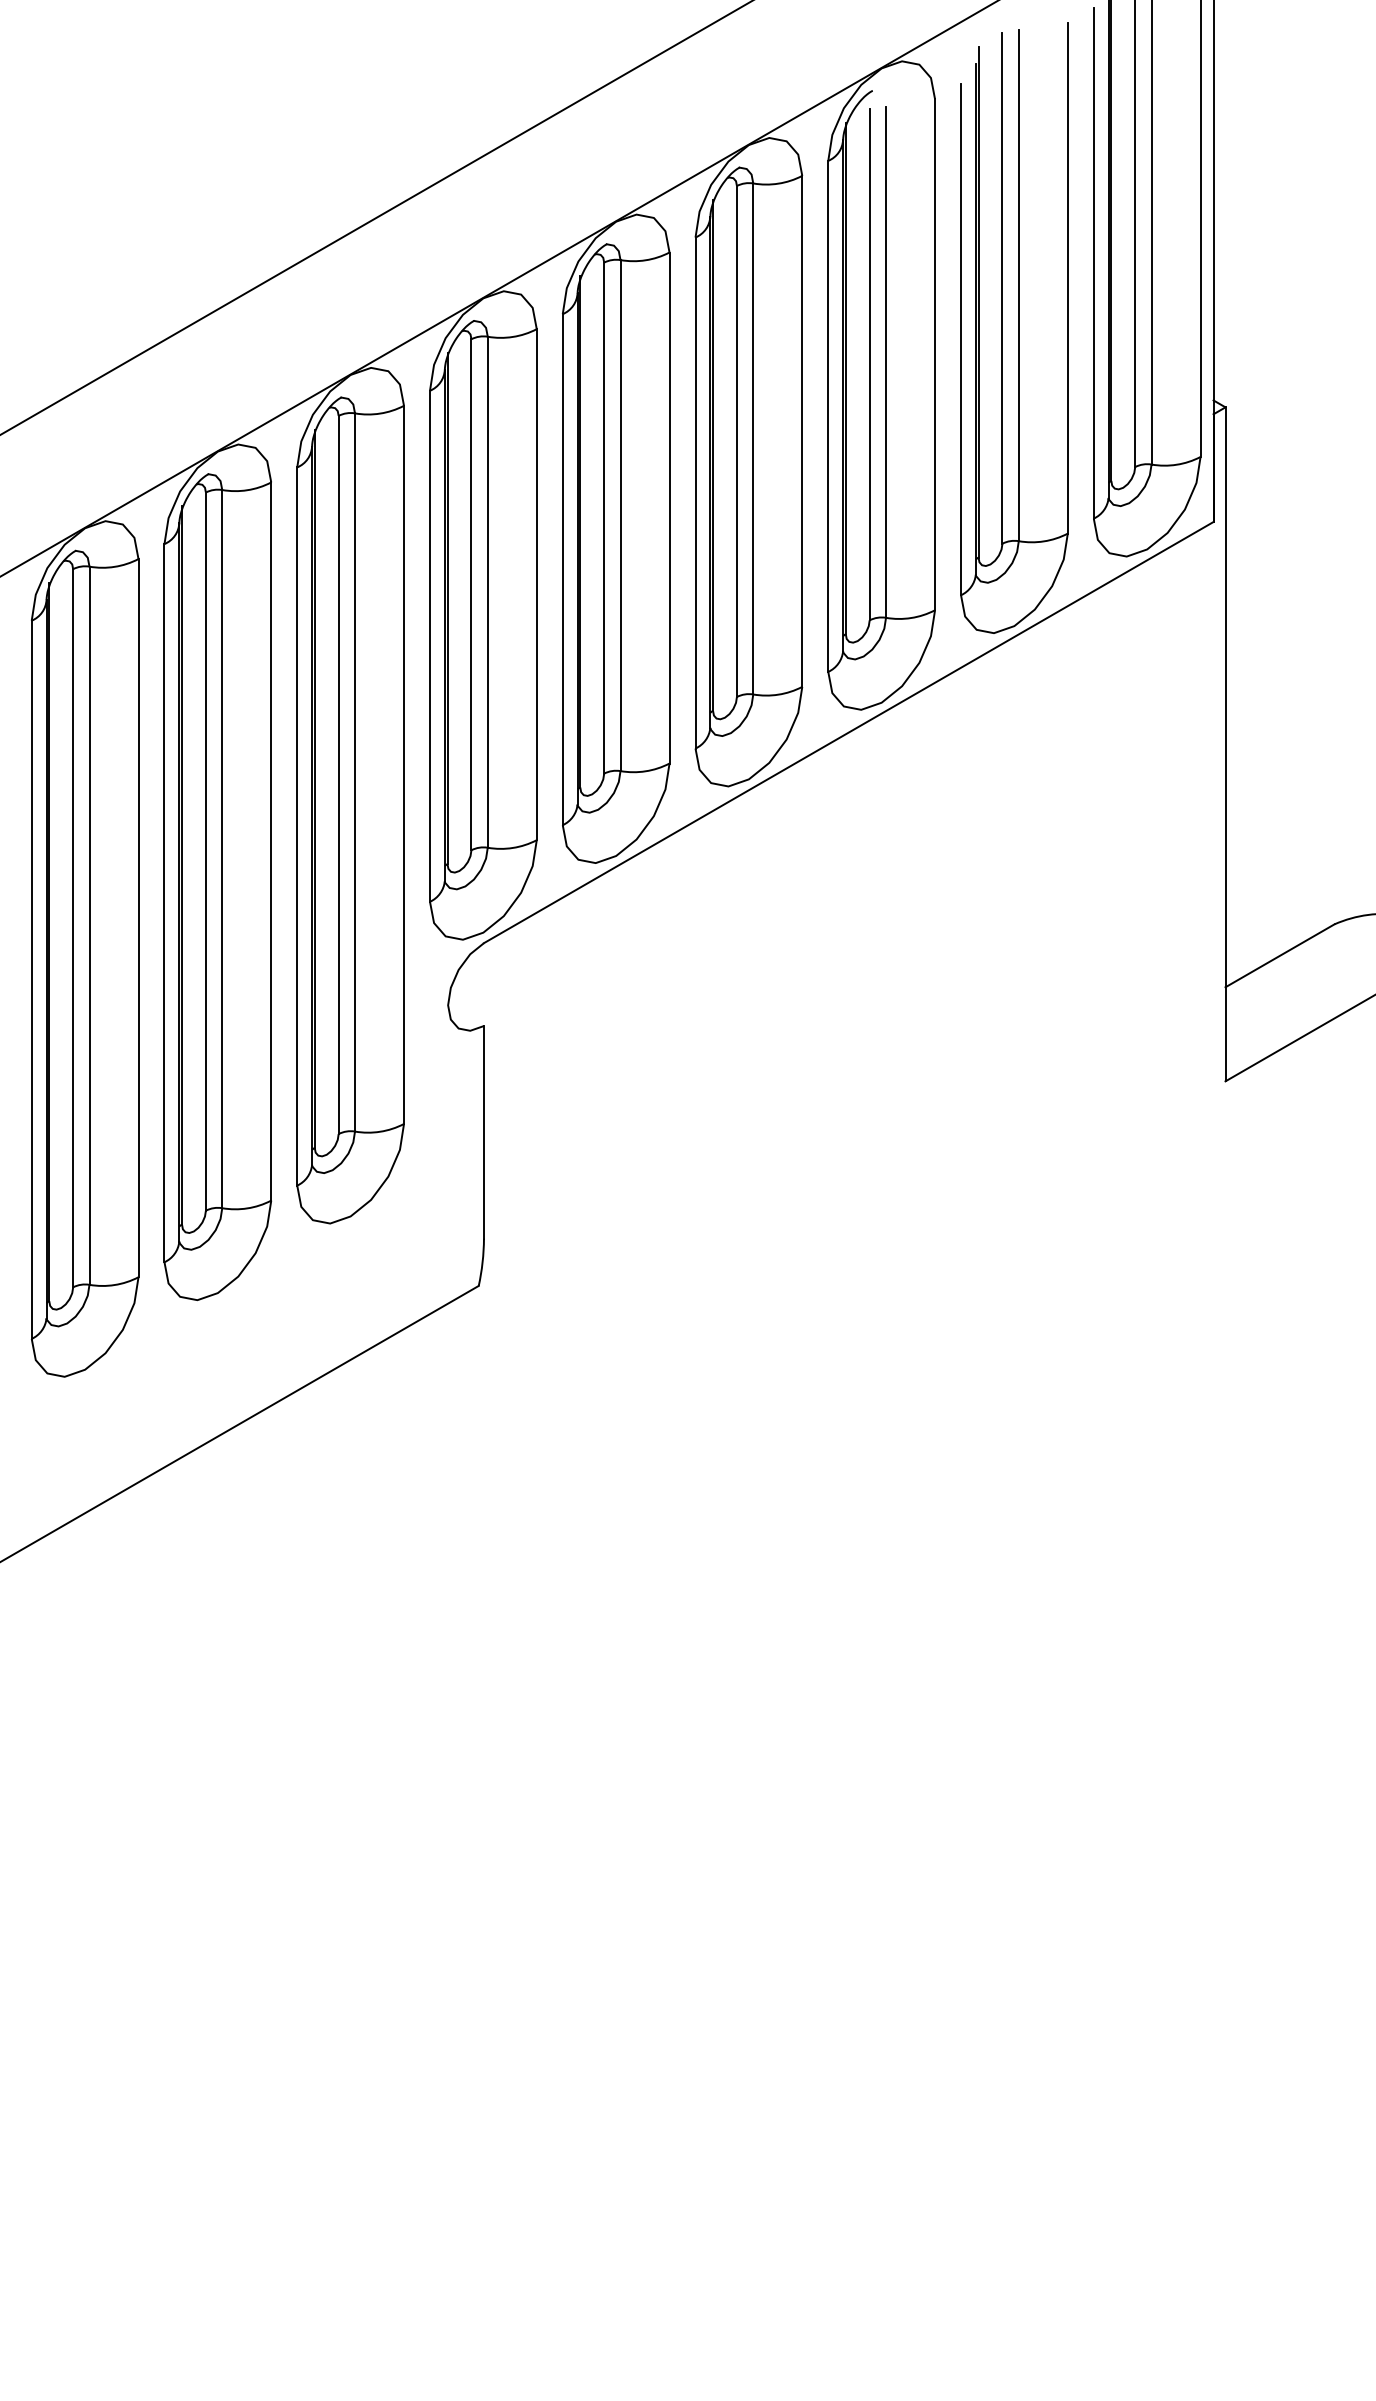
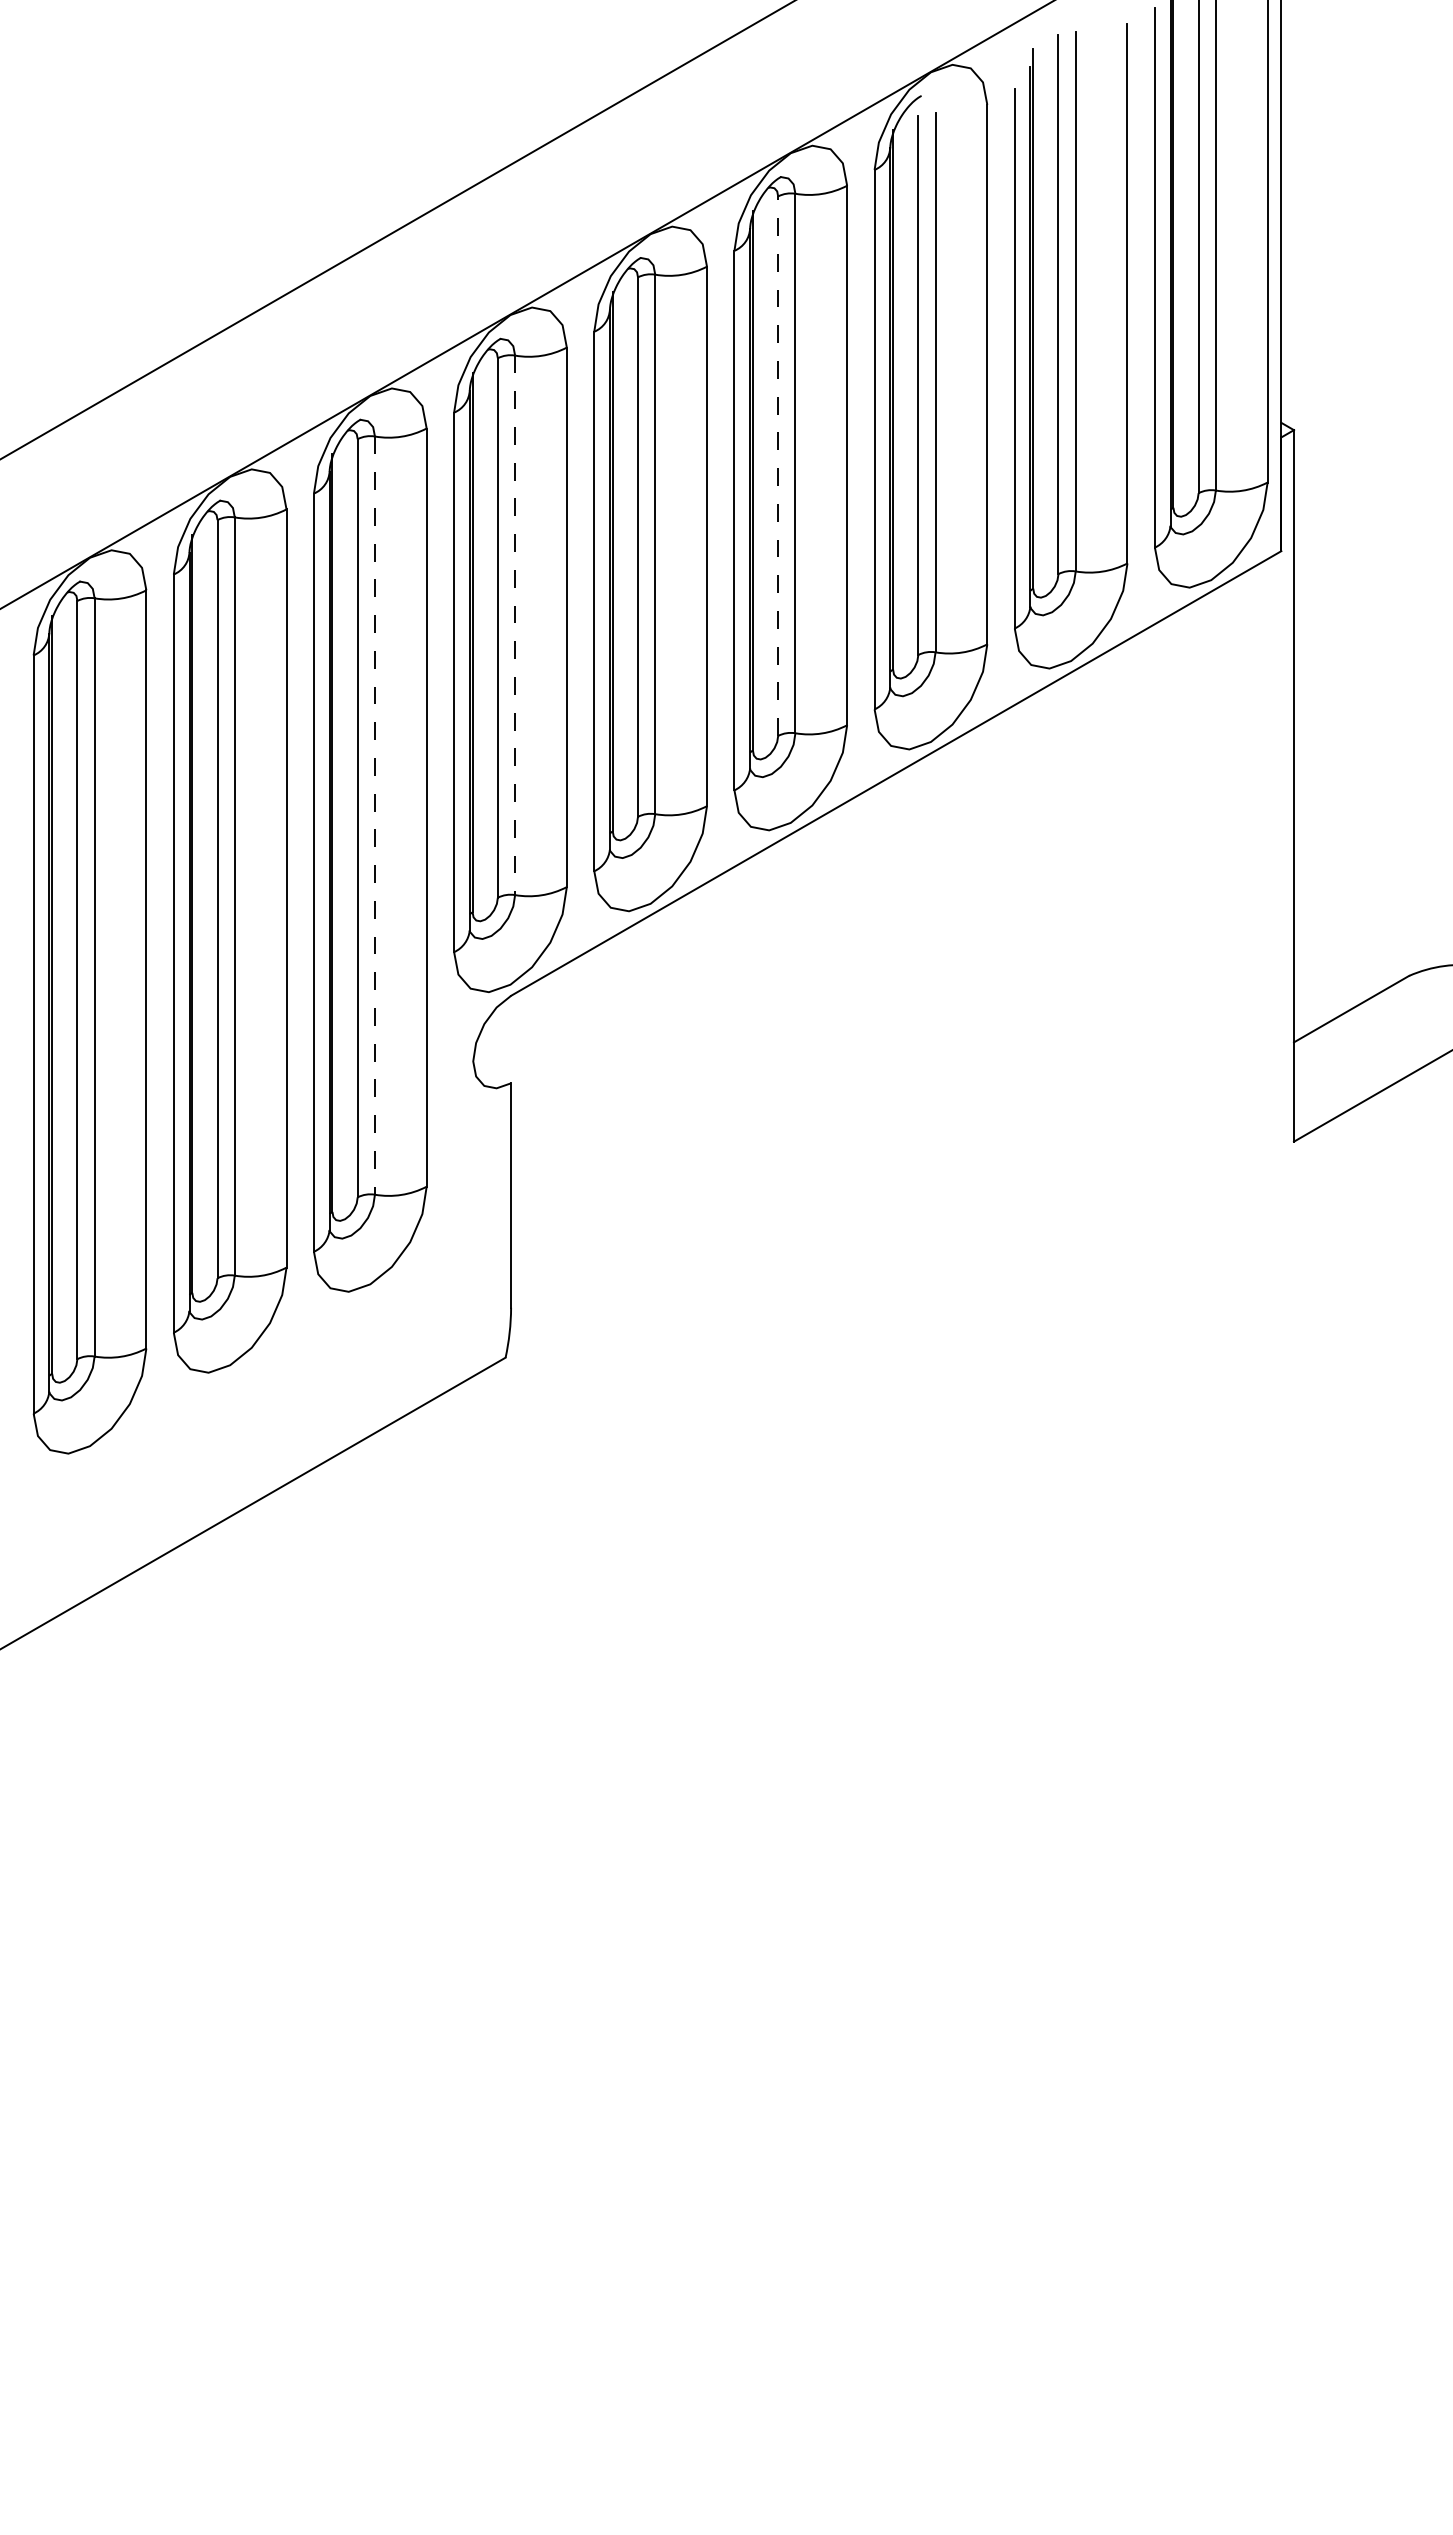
line: (737, 441) -> (778, 466), solid -> dashed
line: (488, 592) -> (515, 625), solid -> dashed
line: (354, 773) -> (374, 816), solid -> dashed

